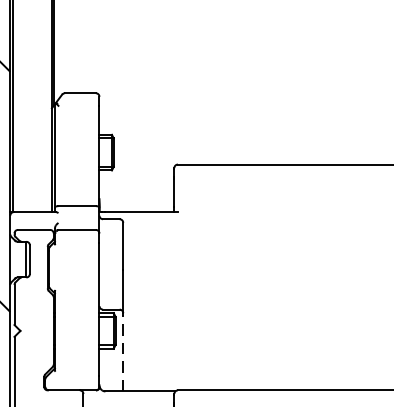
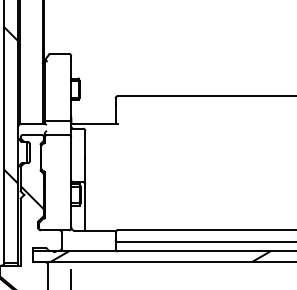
hatch: (34, 335) -> (32, 197), added
line: (123, 353) -> (85, 208), dashed -> solid

